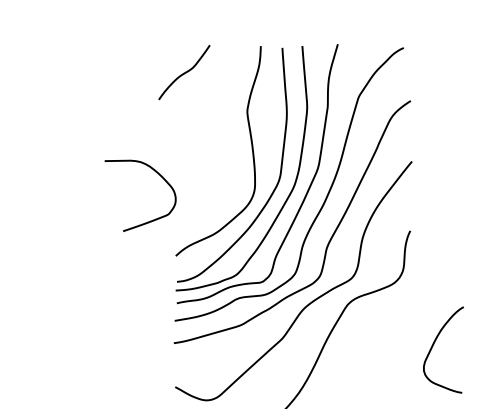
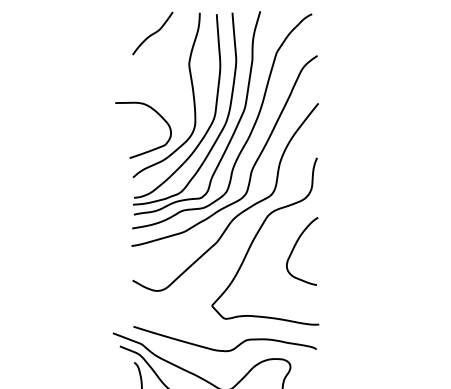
curve: (183, 72) -> (152, 33), moved
curve: (158, 175) -> (157, 114), moved
curve: (433, 347) -> (294, 249), moved

